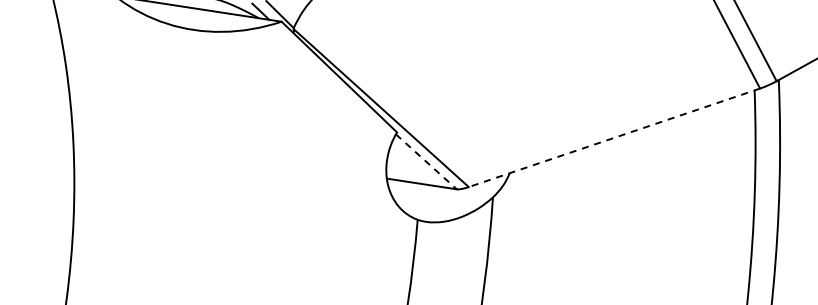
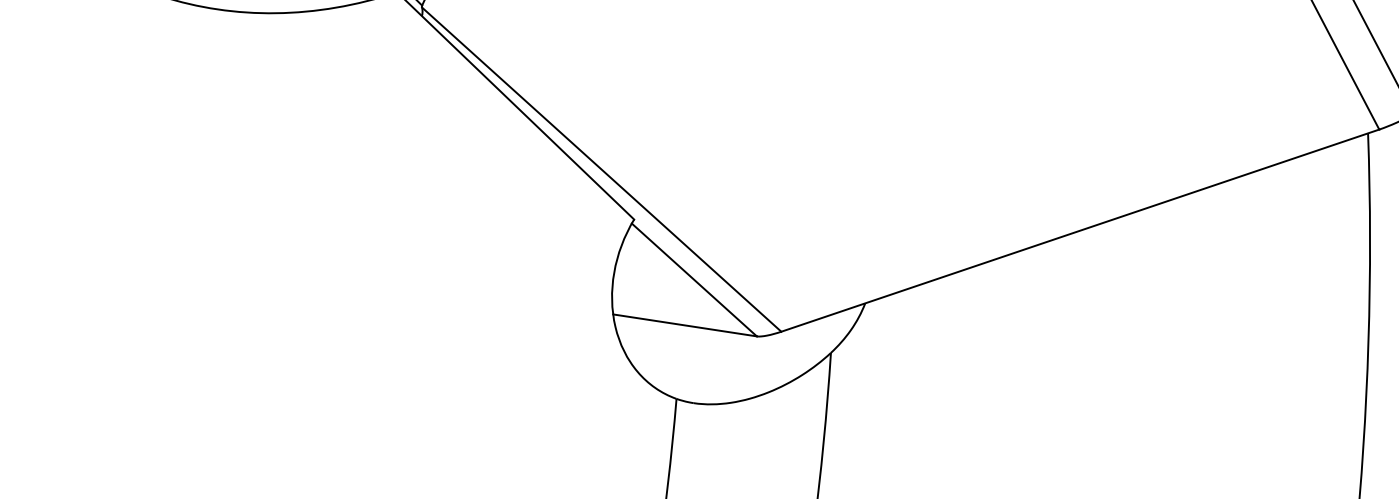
line: (614, 137) -> (1080, 230), dashed -> solid
line: (426, 162) -> (694, 281), dashed -> solid

